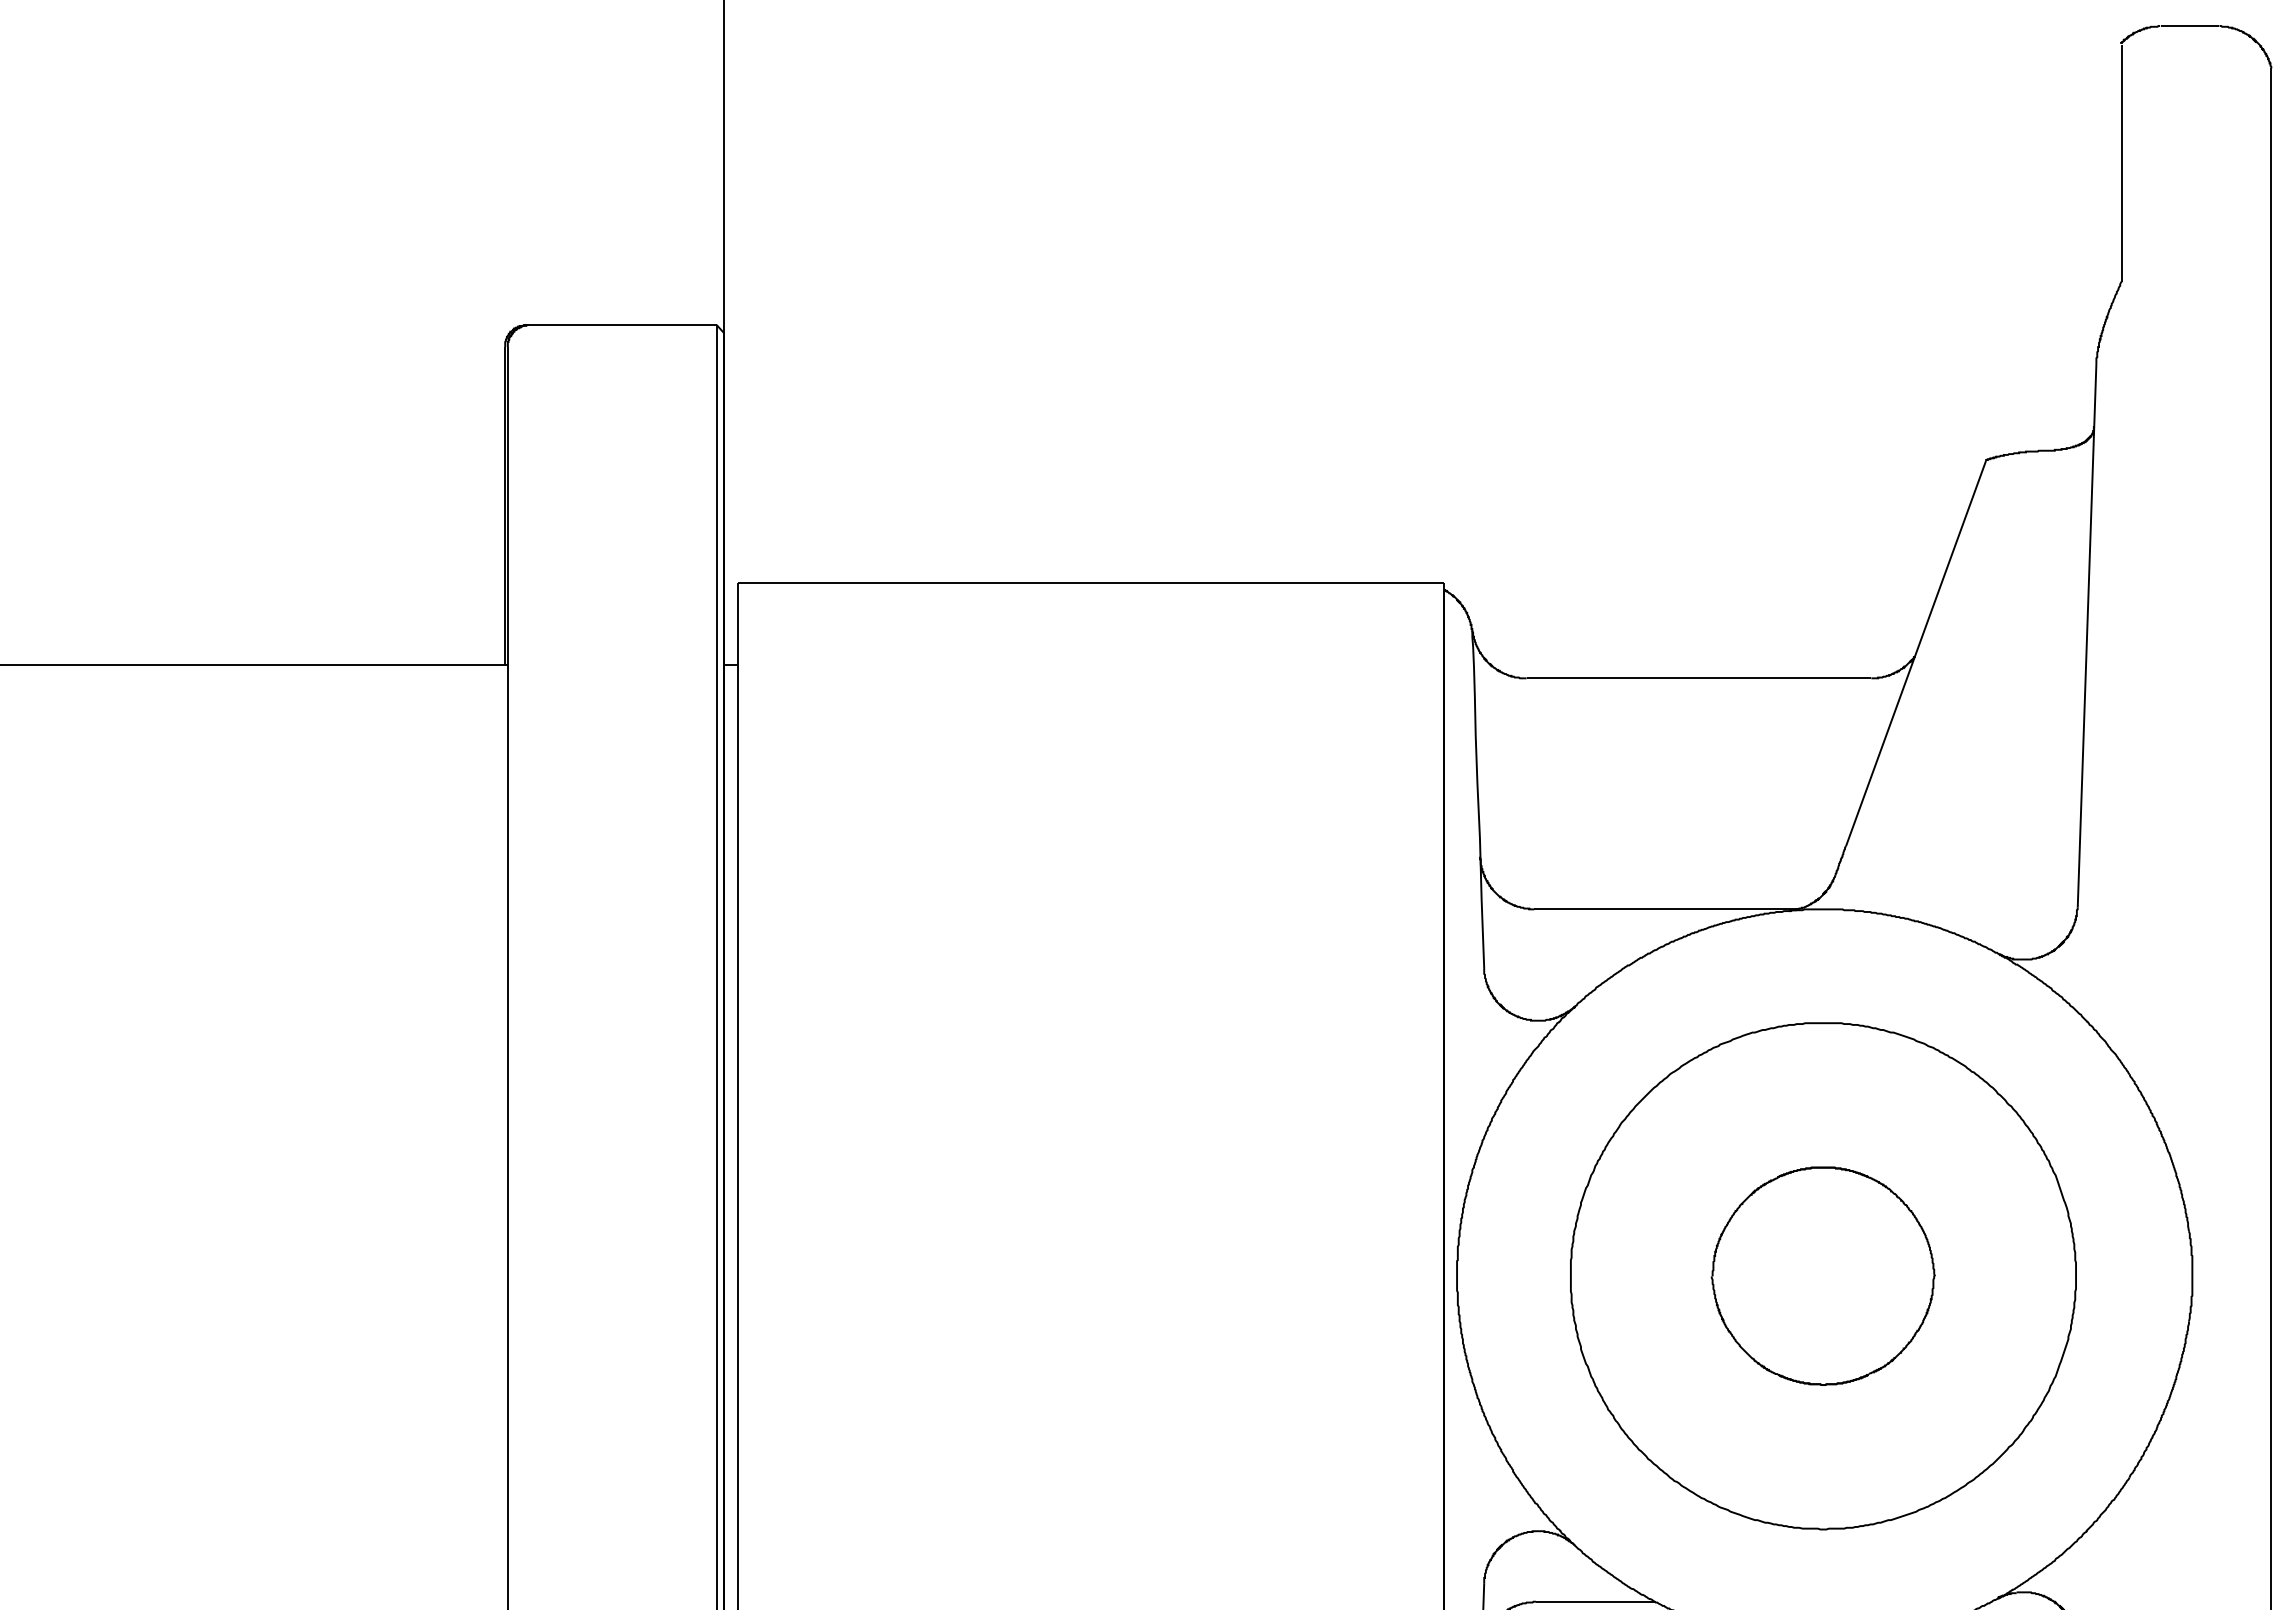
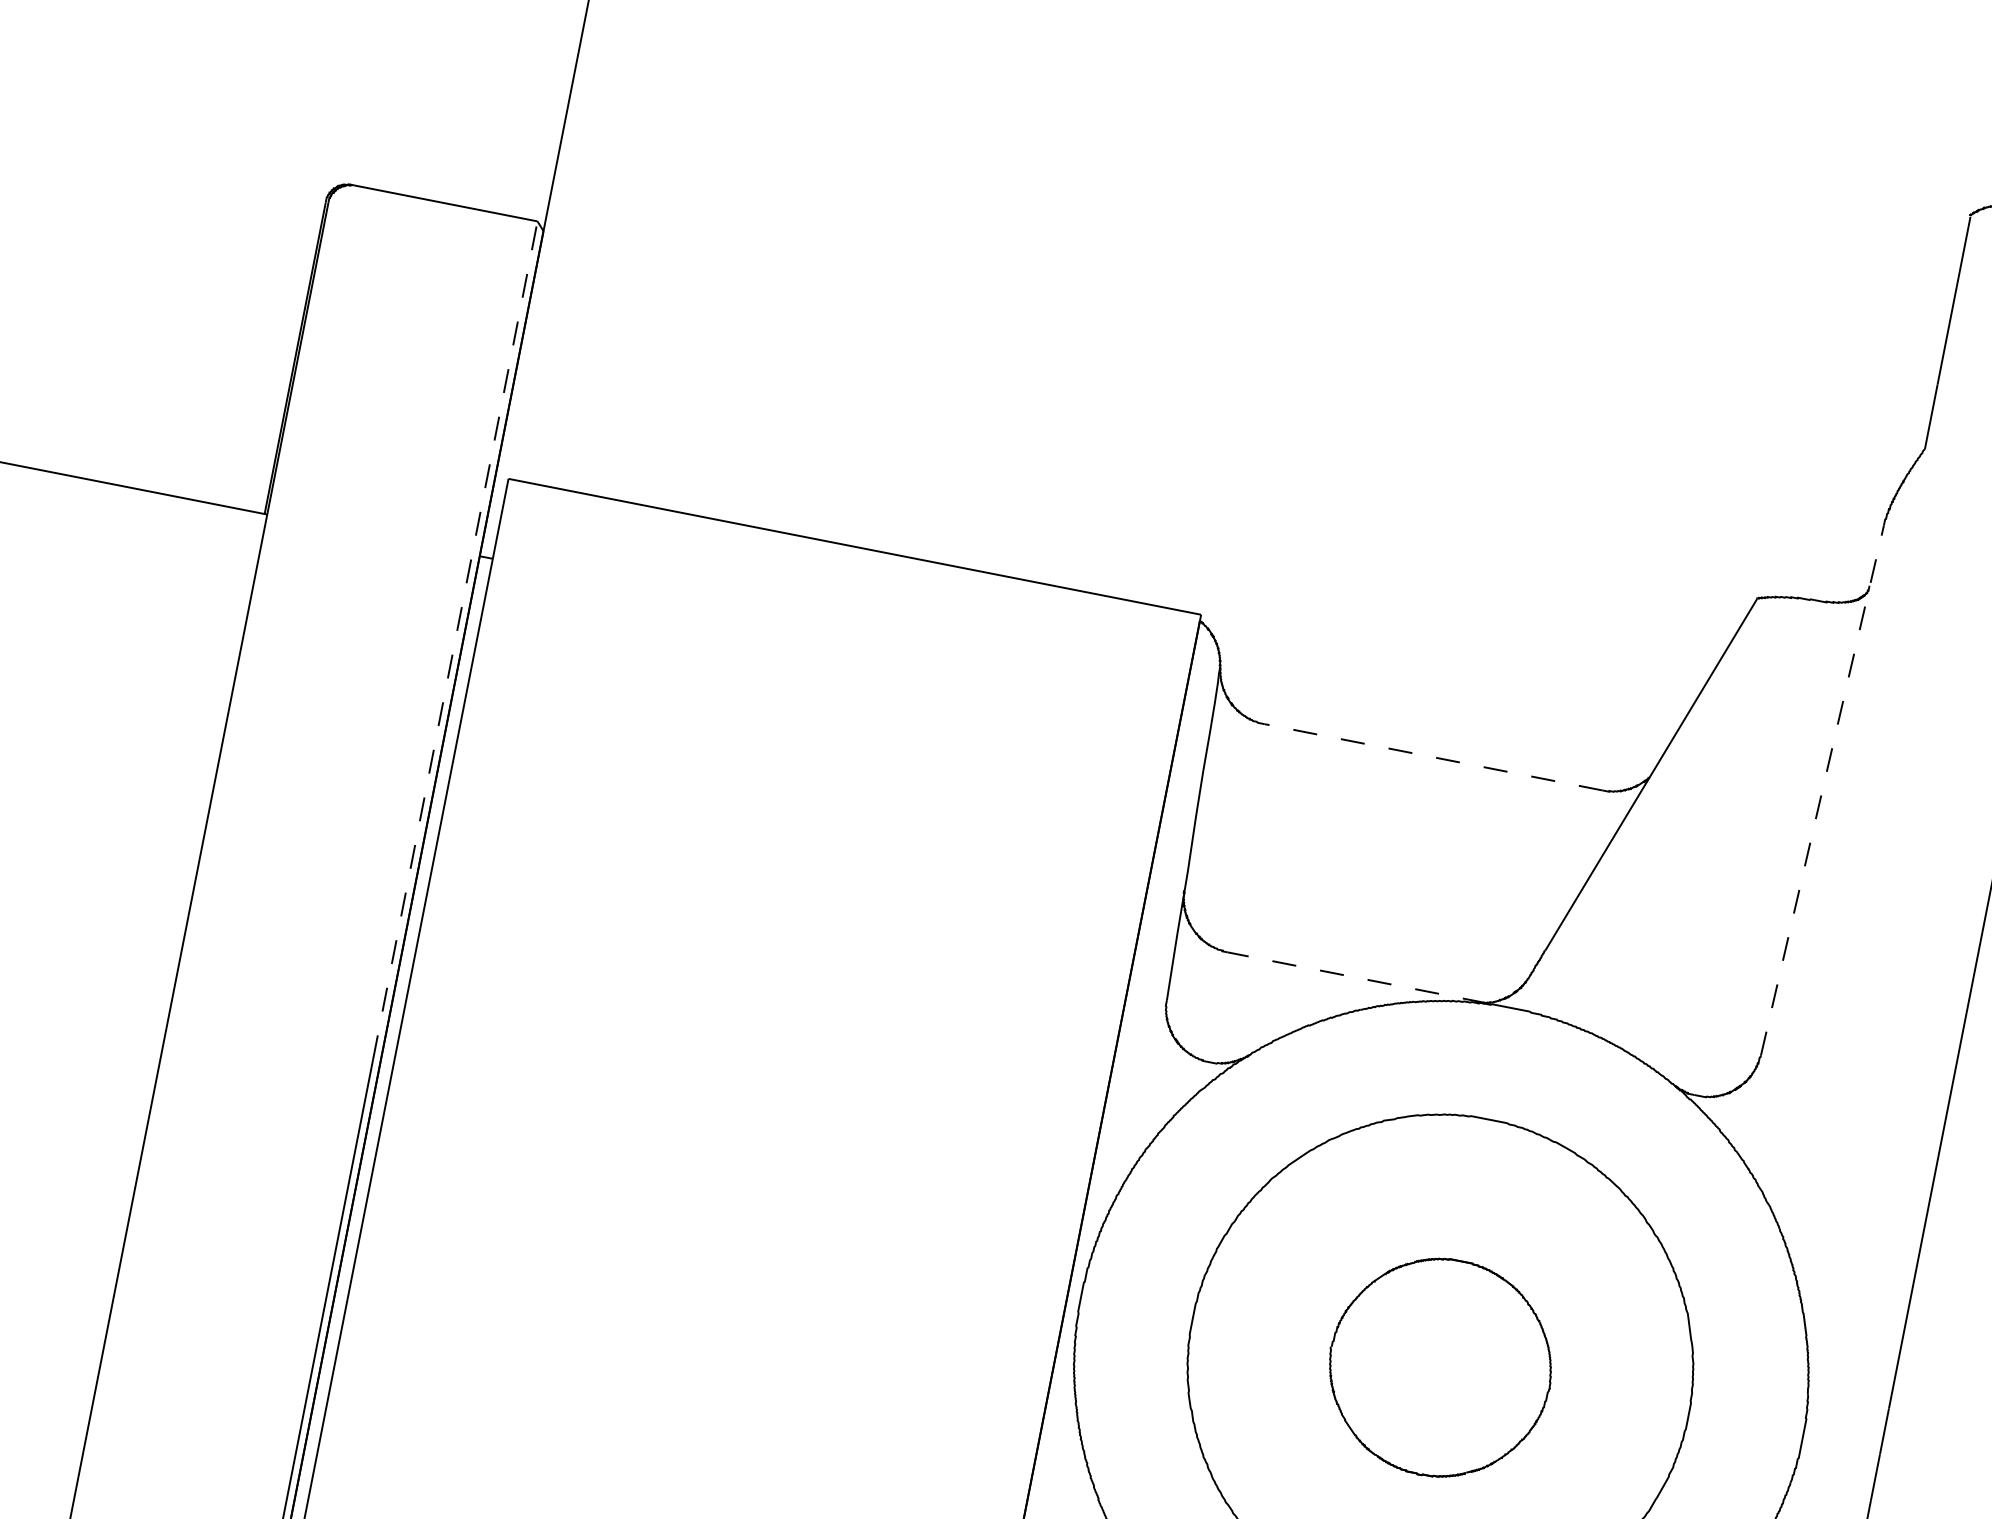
line: (2087, 635) -> (1822, 790), solid -> dashed
line: (1698, 678) -> (1432, 757), solid -> dashed
line: (716, 751) -> (455, 639), solid -> dashed
line: (1665, 909) -> (1356, 977), solid -> dashed

